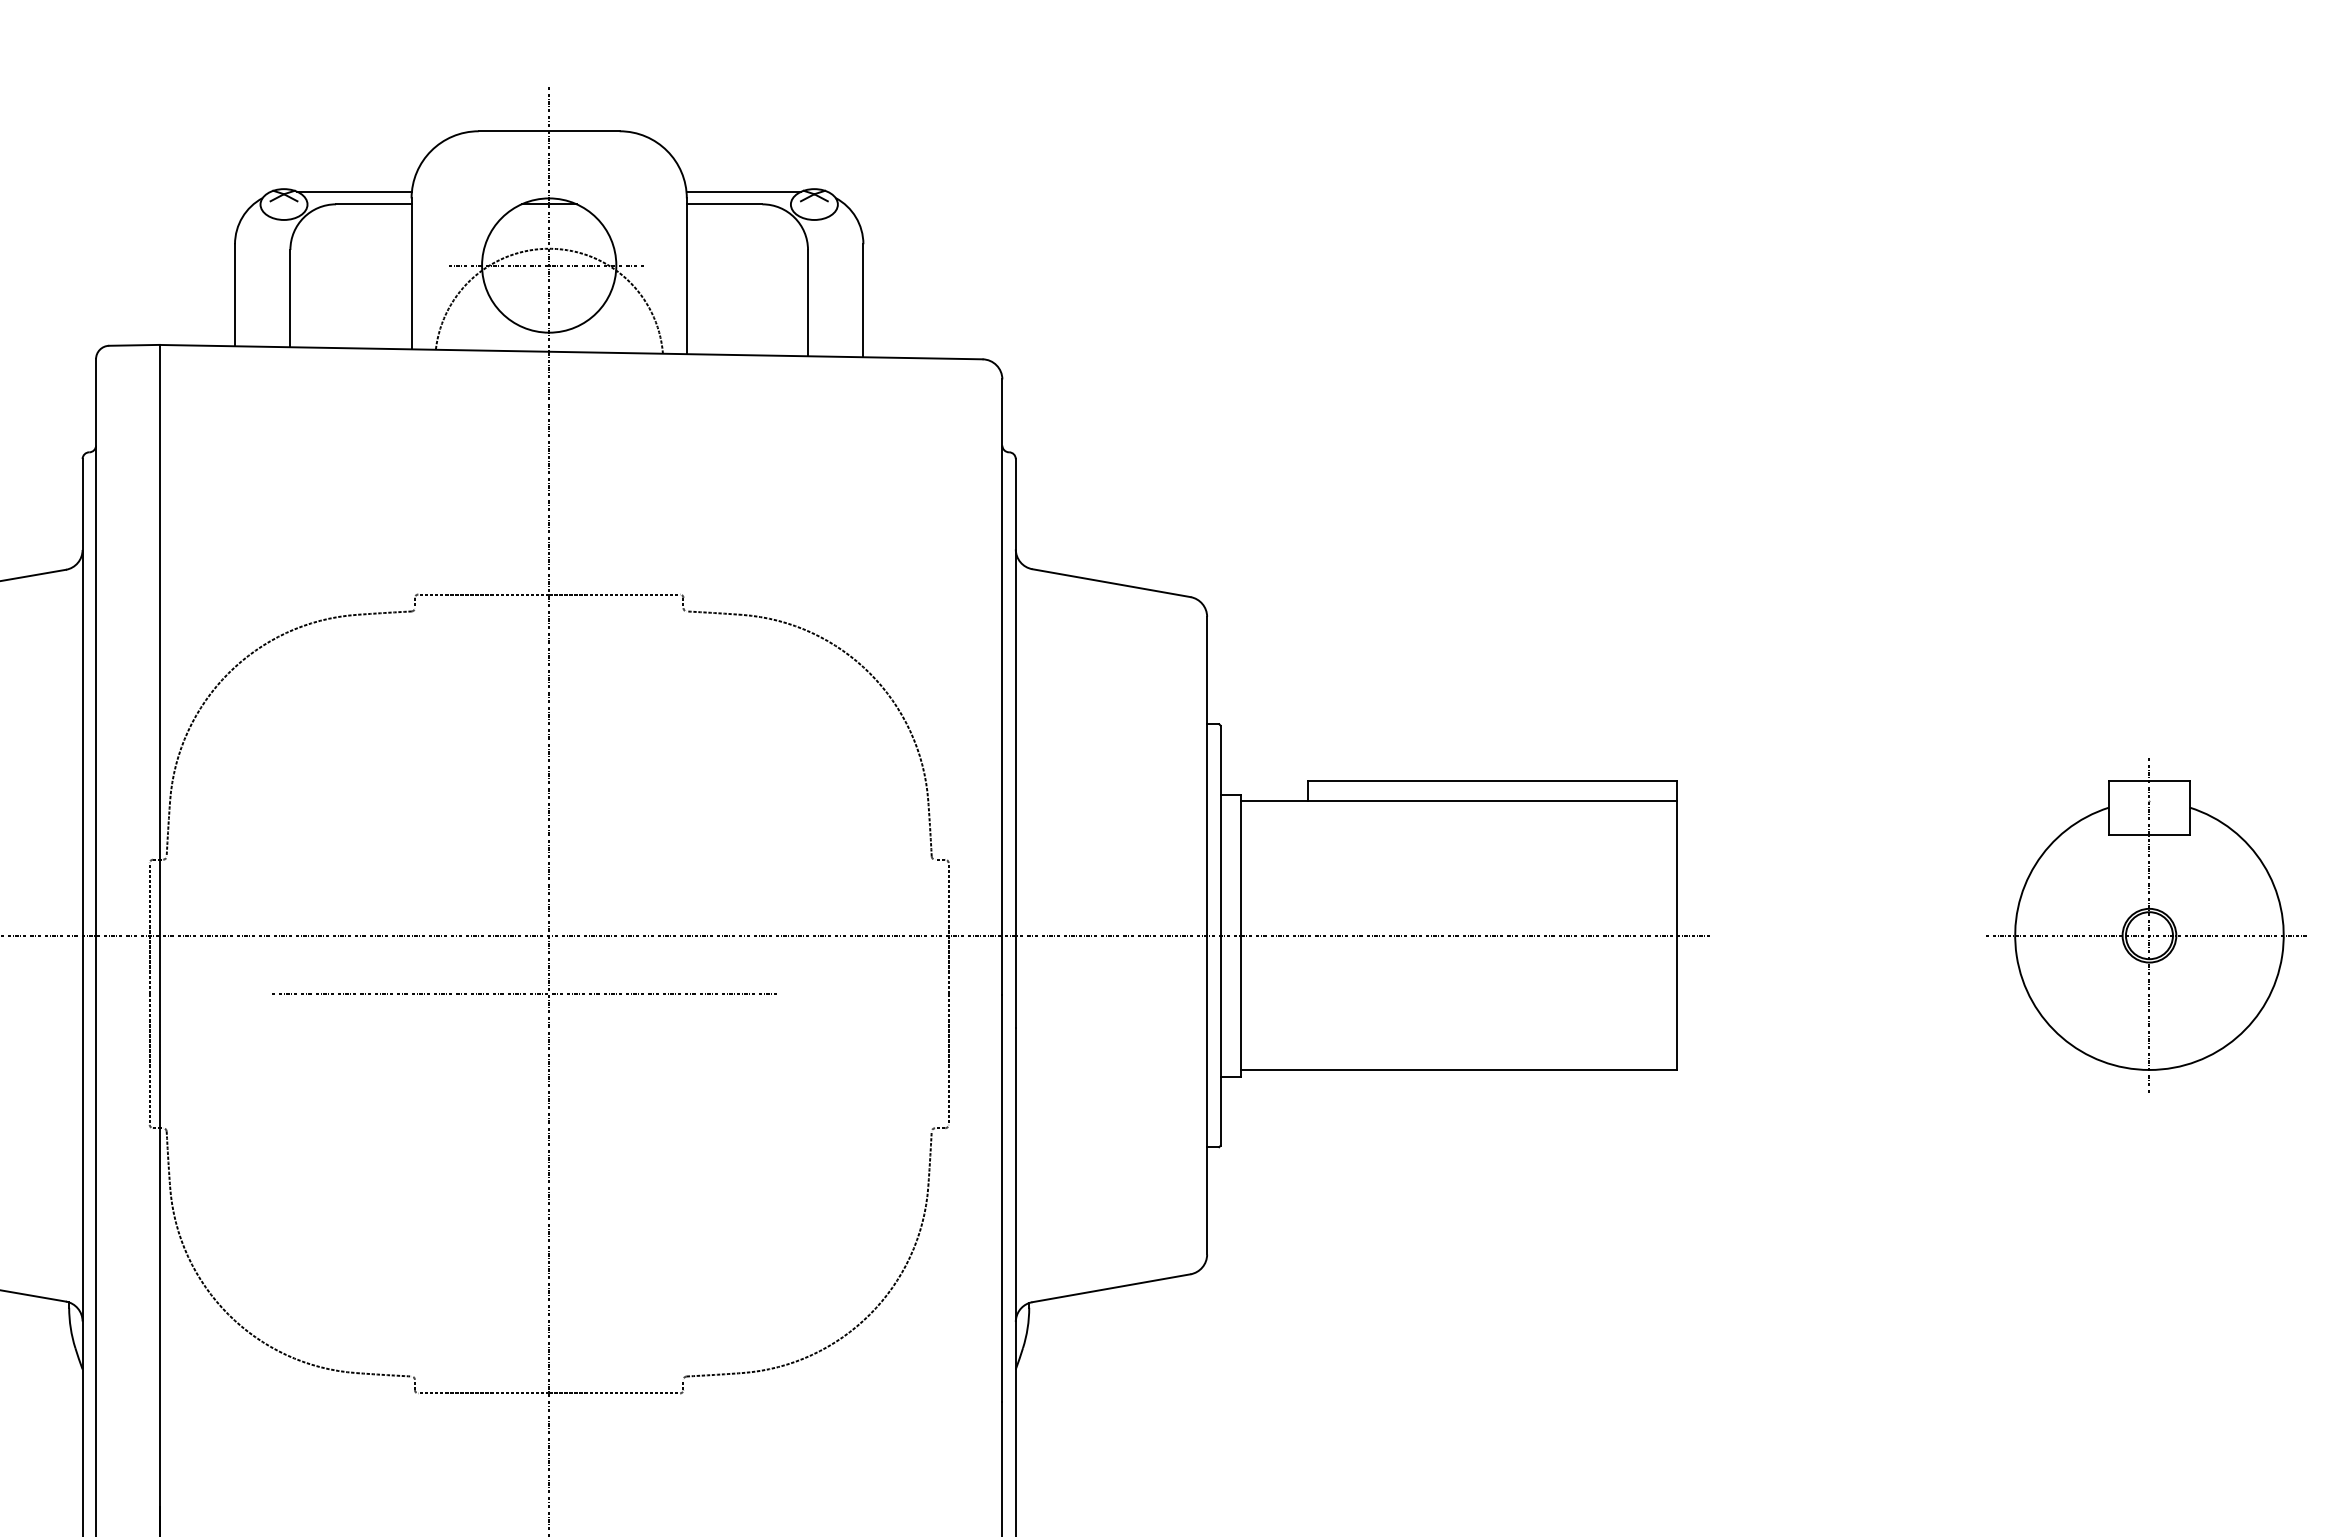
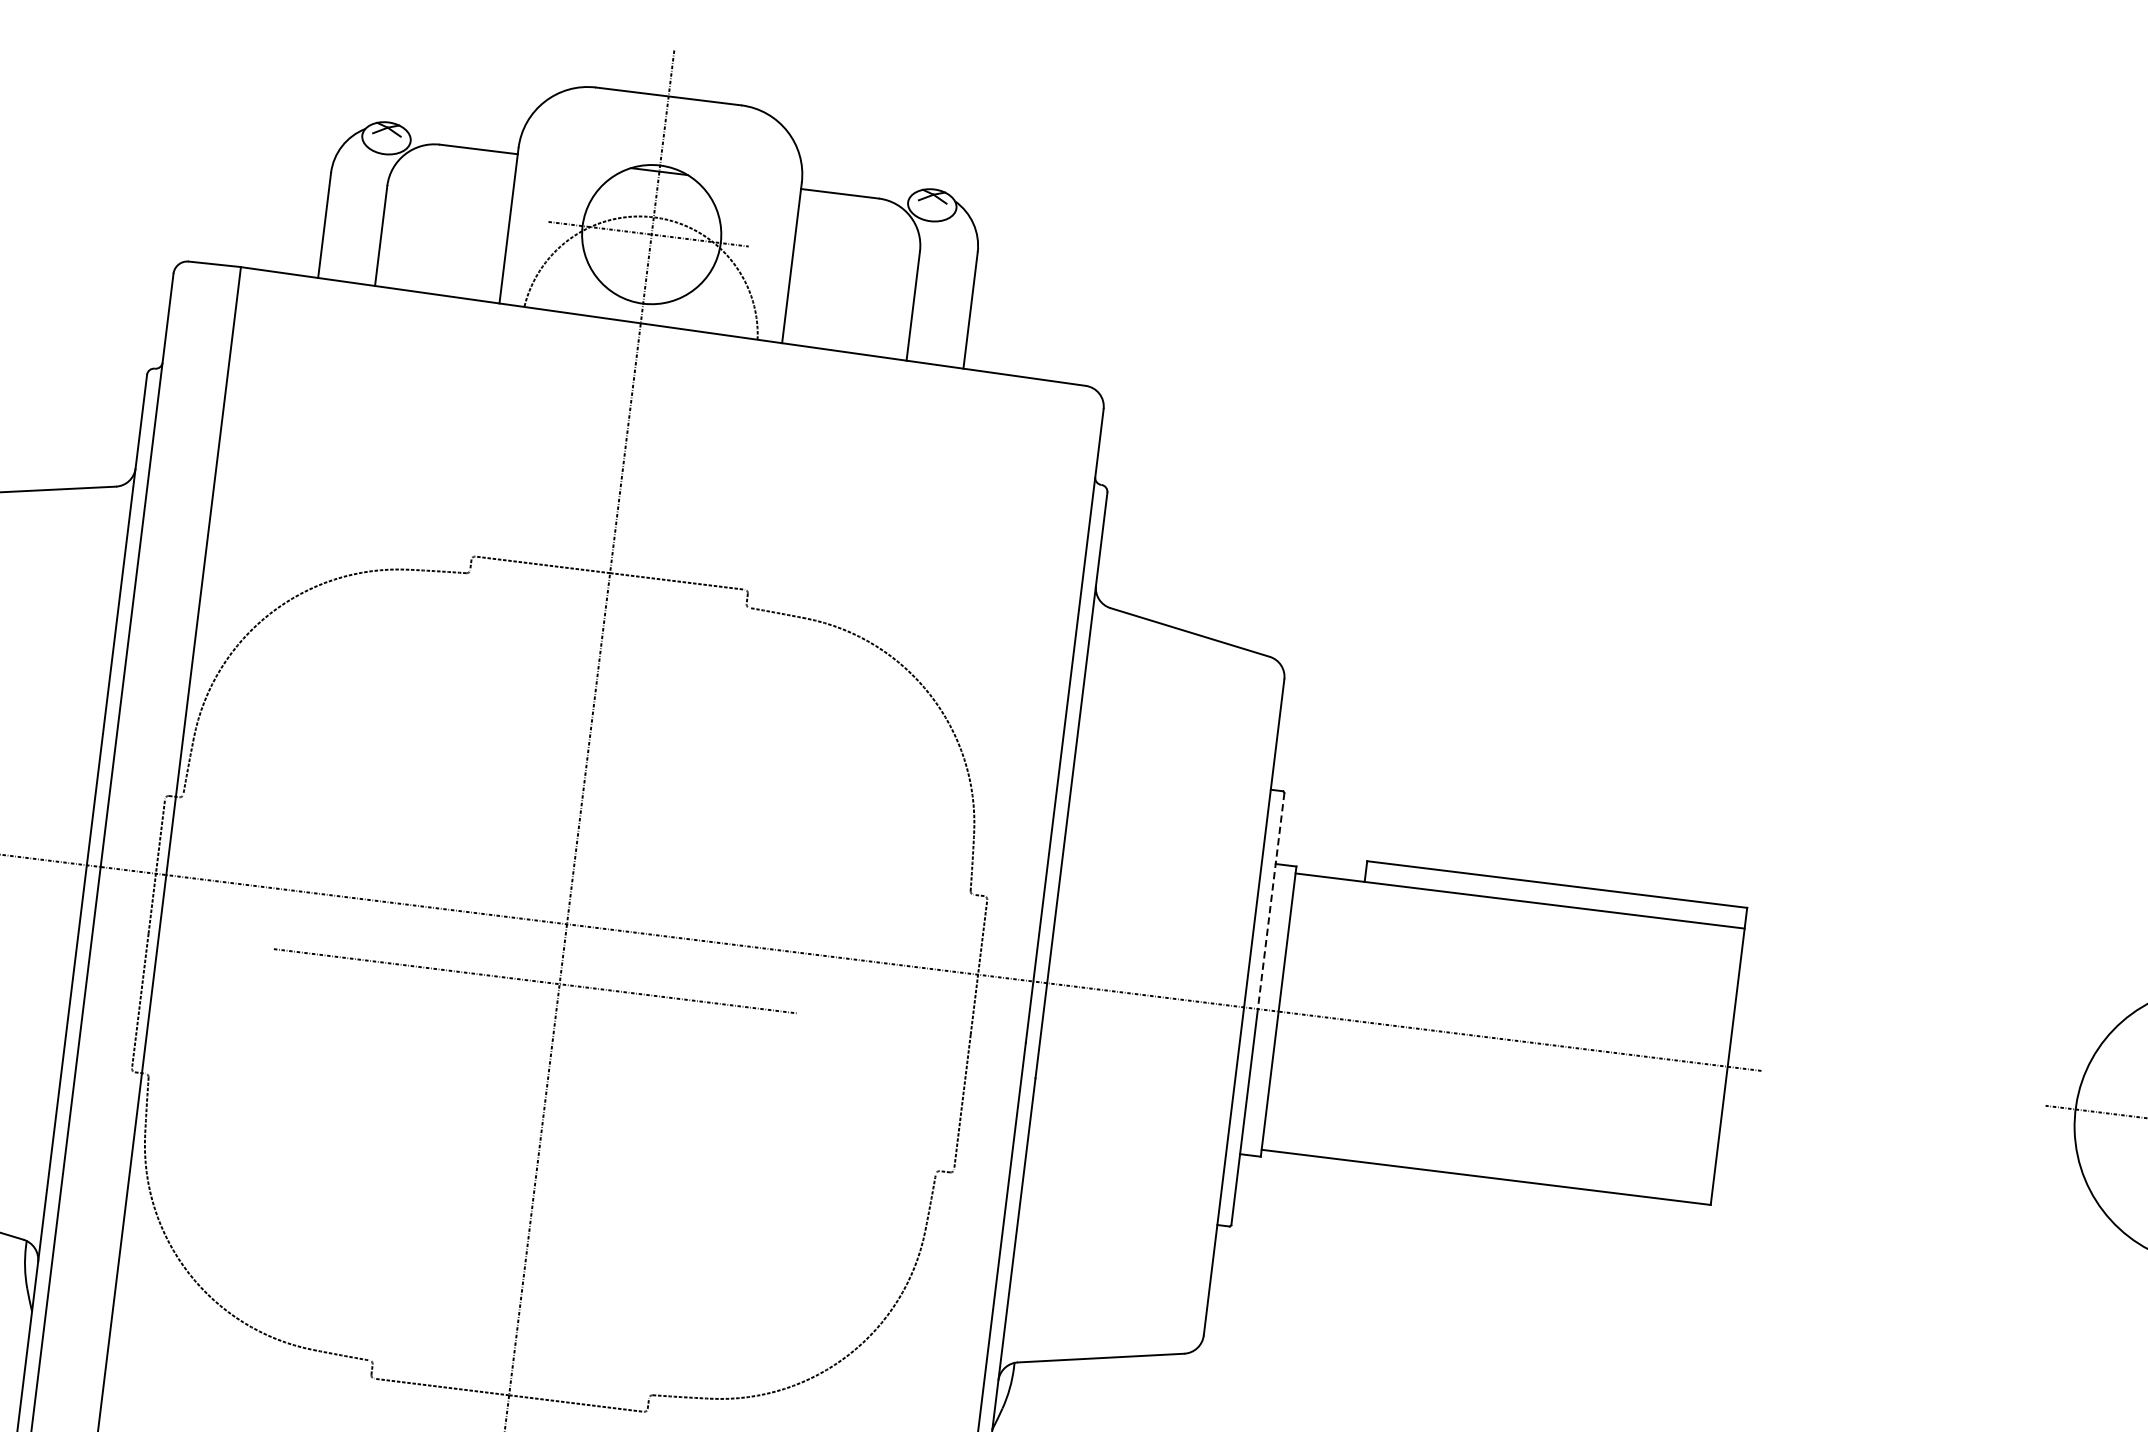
line: (354, 191) -> (460, 133), removed
line: (743, 191) -> (860, 182), removed
line: (1220, 831) -> (1270, 901), solid -> dashed

